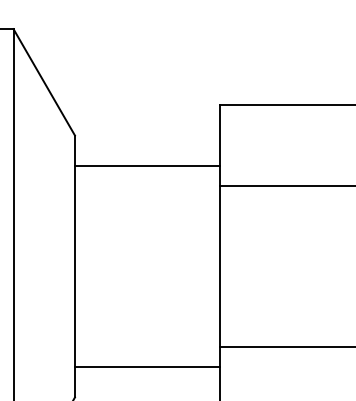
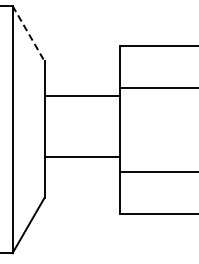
line: (44, 84) -> (28, 34), solid -> dashed
line: (147, 166) -> (82, 96), moved
line: (147, 366) -> (82, 156), moved

